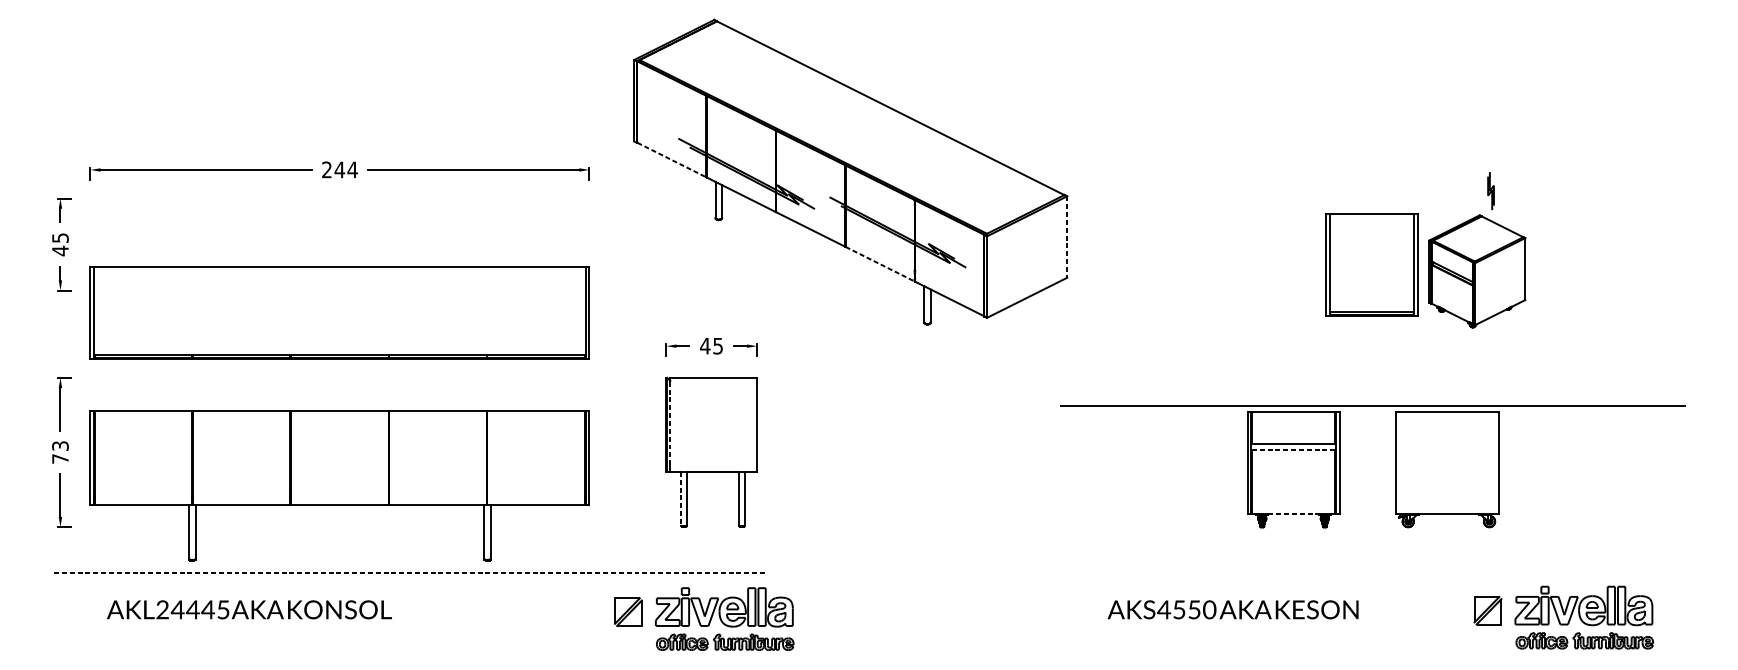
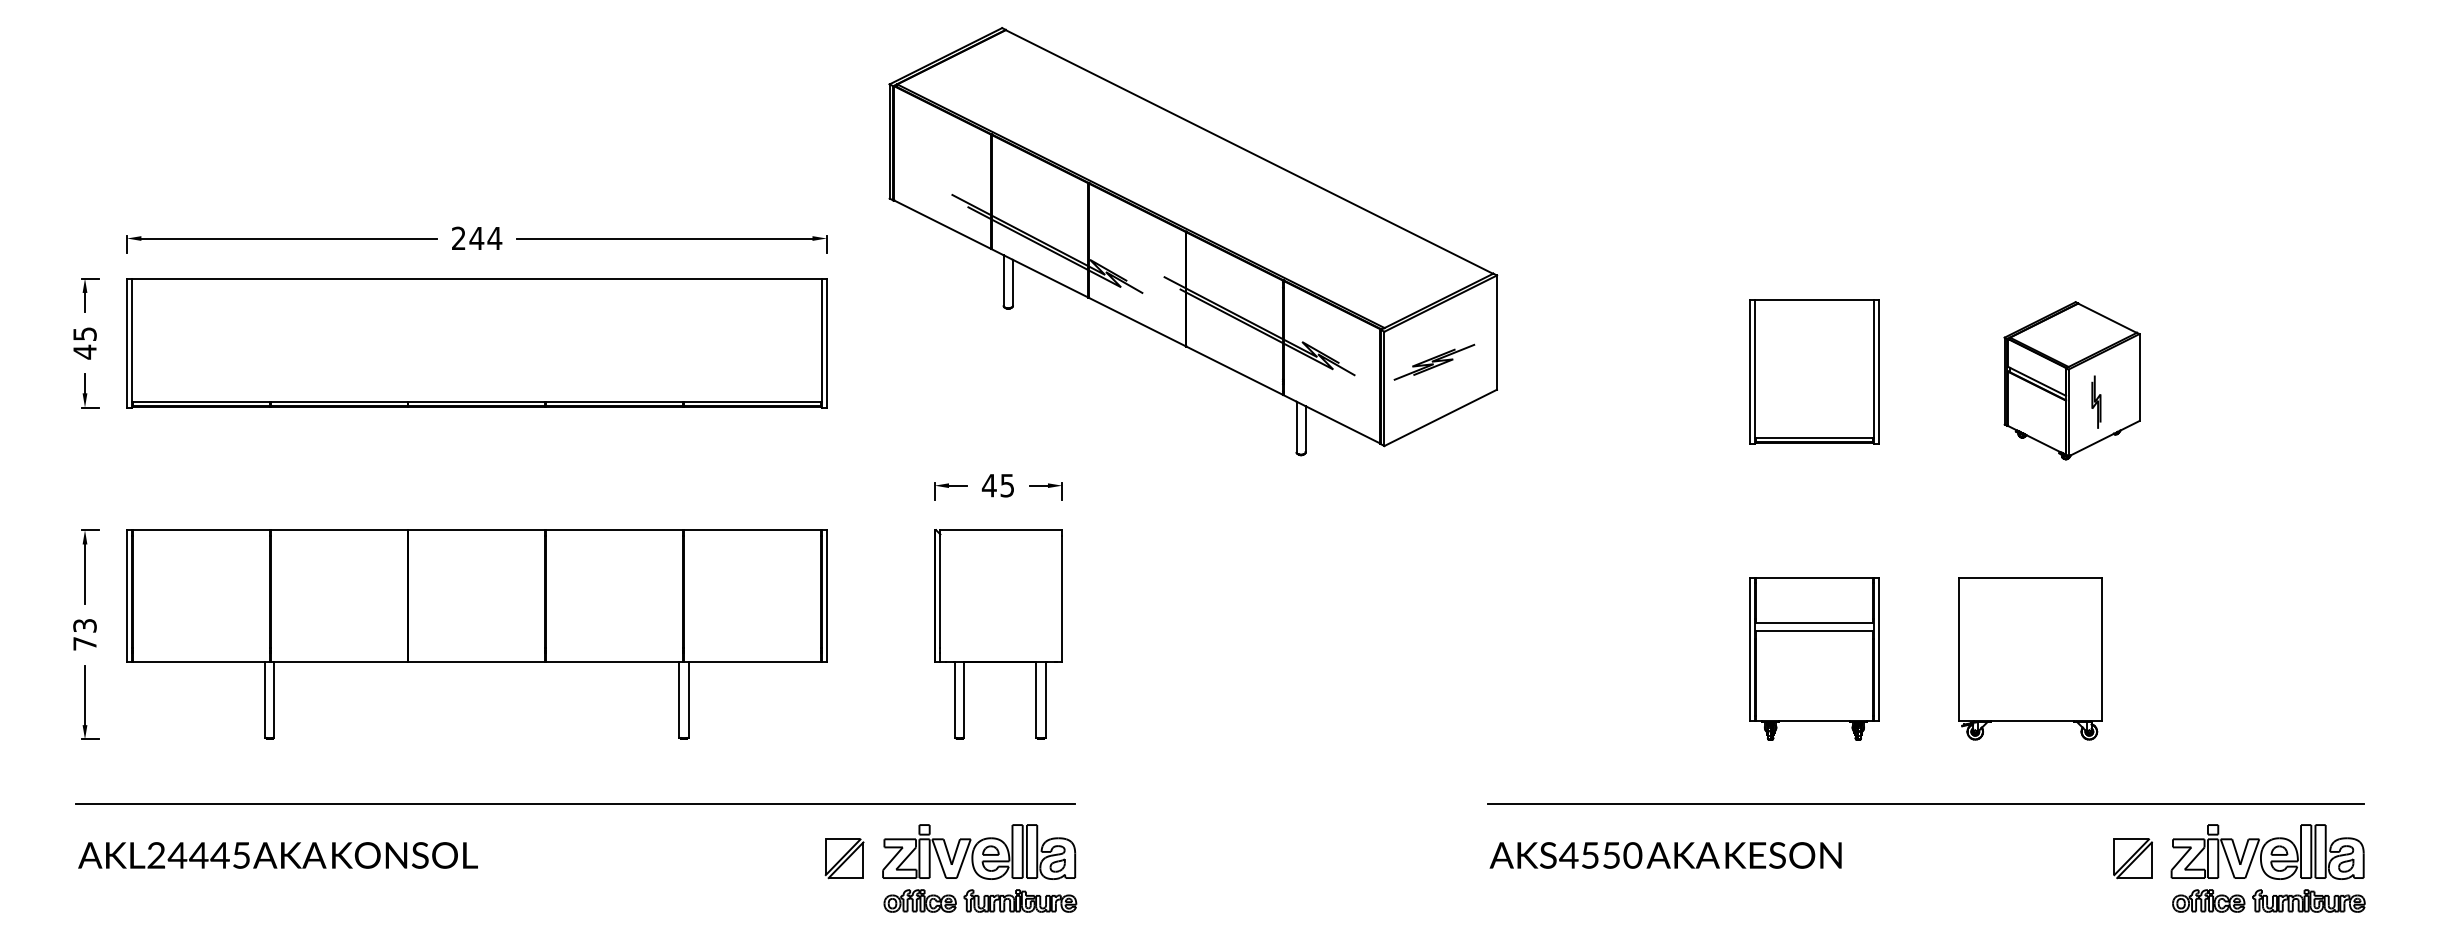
line: (672, 159) -> (943, 224), dashed -> solid
part: (1491, 190) -> (2096, 401), moved
line: (1066, 237) -> (1496, 333), dashed -> solid
part: (1022, 257) -> (1434, 361), added
line: (880, 264) -> (1235, 370), dashed -> solid
part: (1372, 264) -> (1814, 371), moved
part: (339, 313) -> (476, 343), moved
line: (1372, 405) -> (1925, 803), moved
line: (670, 422) -> (940, 592), dashed -> solid
line: (1293, 450) -> (1814, 631), dashed -> solid
part: (339, 485) -> (476, 634), moved
line: (681, 499) -> (955, 700), dashed -> solid
line: (1293, 513) -> (1814, 720), dashed -> solid
line: (410, 573) -> (575, 804), dashed -> solid
text: (249, 609) -> (277, 855), moved
text: (1232, 609) -> (1665, 855), moved
part: (1563, 617) -> (2239, 868), moved
part: (703, 619) -> (950, 868), moved

